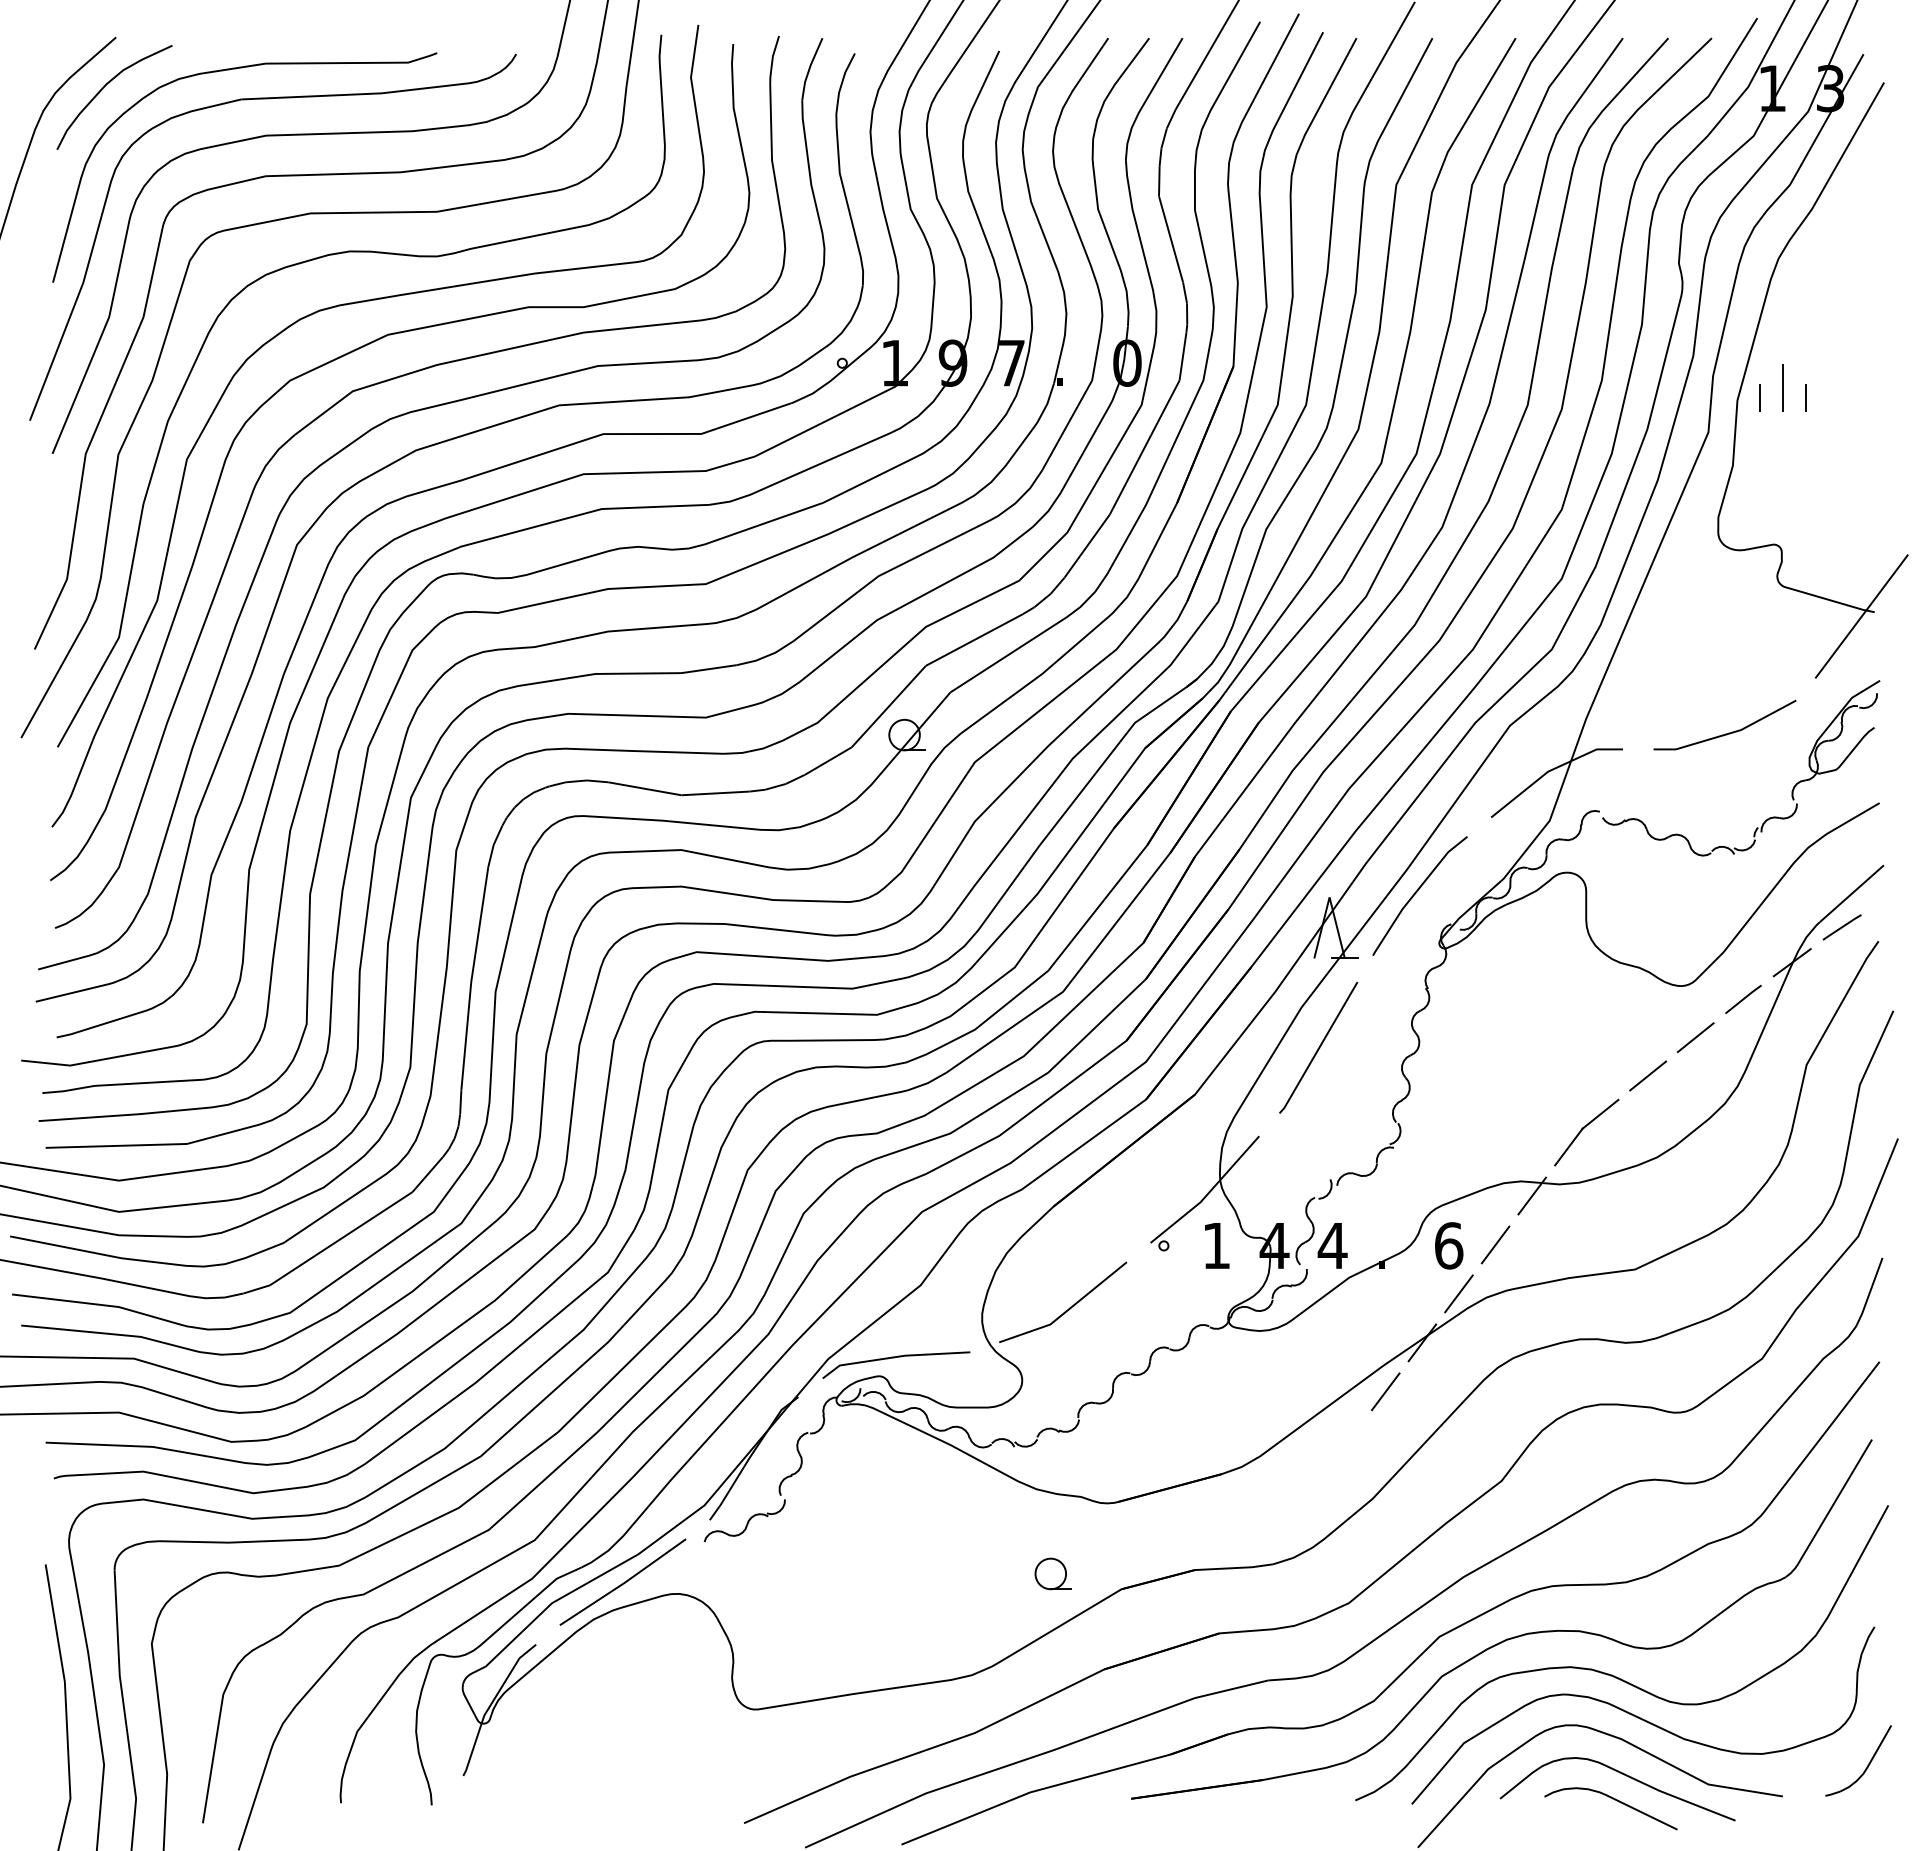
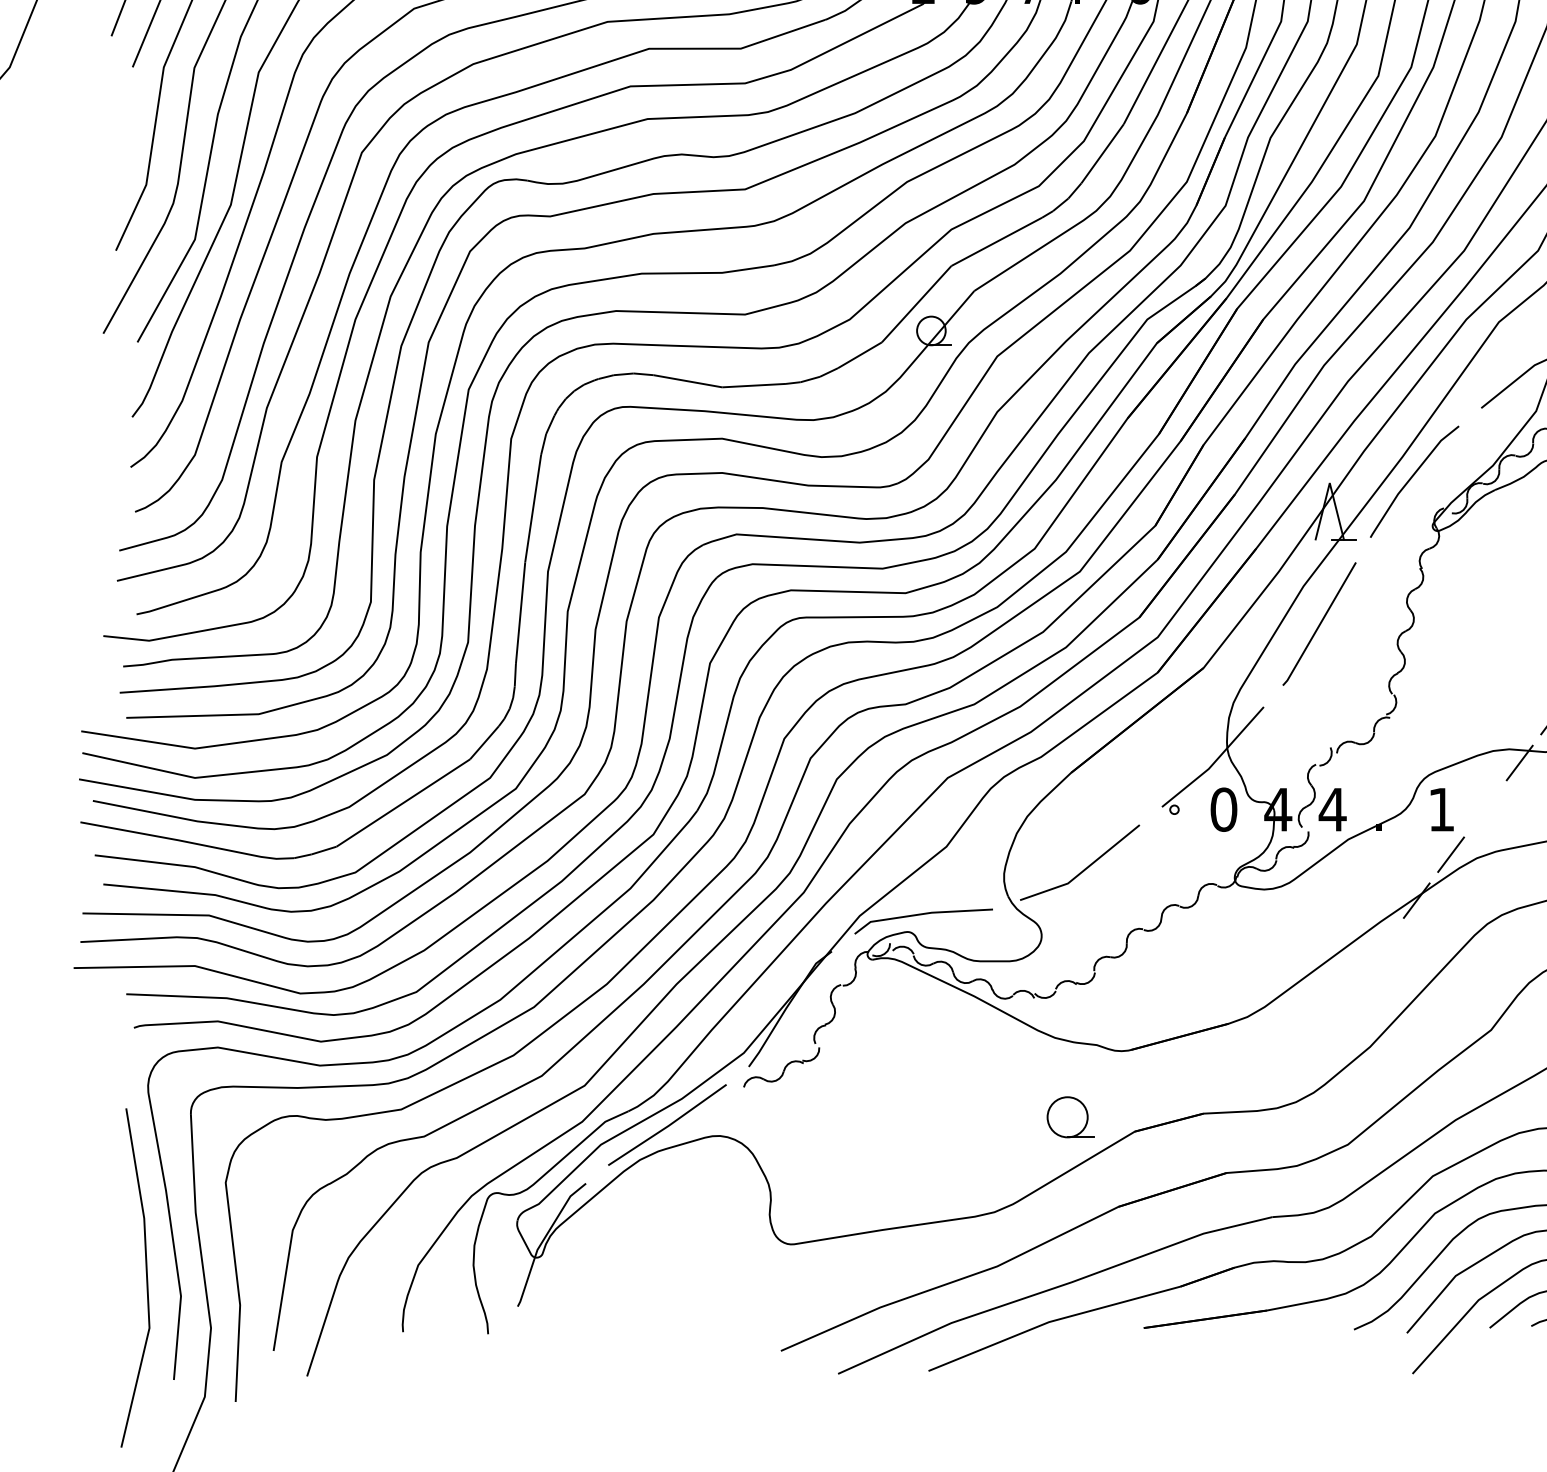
line: (1495, 1244) -> (1485, 808), removed
text: (1216, 1245) -> (1223, 809), 1 -> 0
text: (1449, 1245) -> (1442, 809), 6 -> 1
line: (1385, 1391) -> (1382, 946), removed
part: (1052, 1573) -> (1070, 1116), size x1.4

